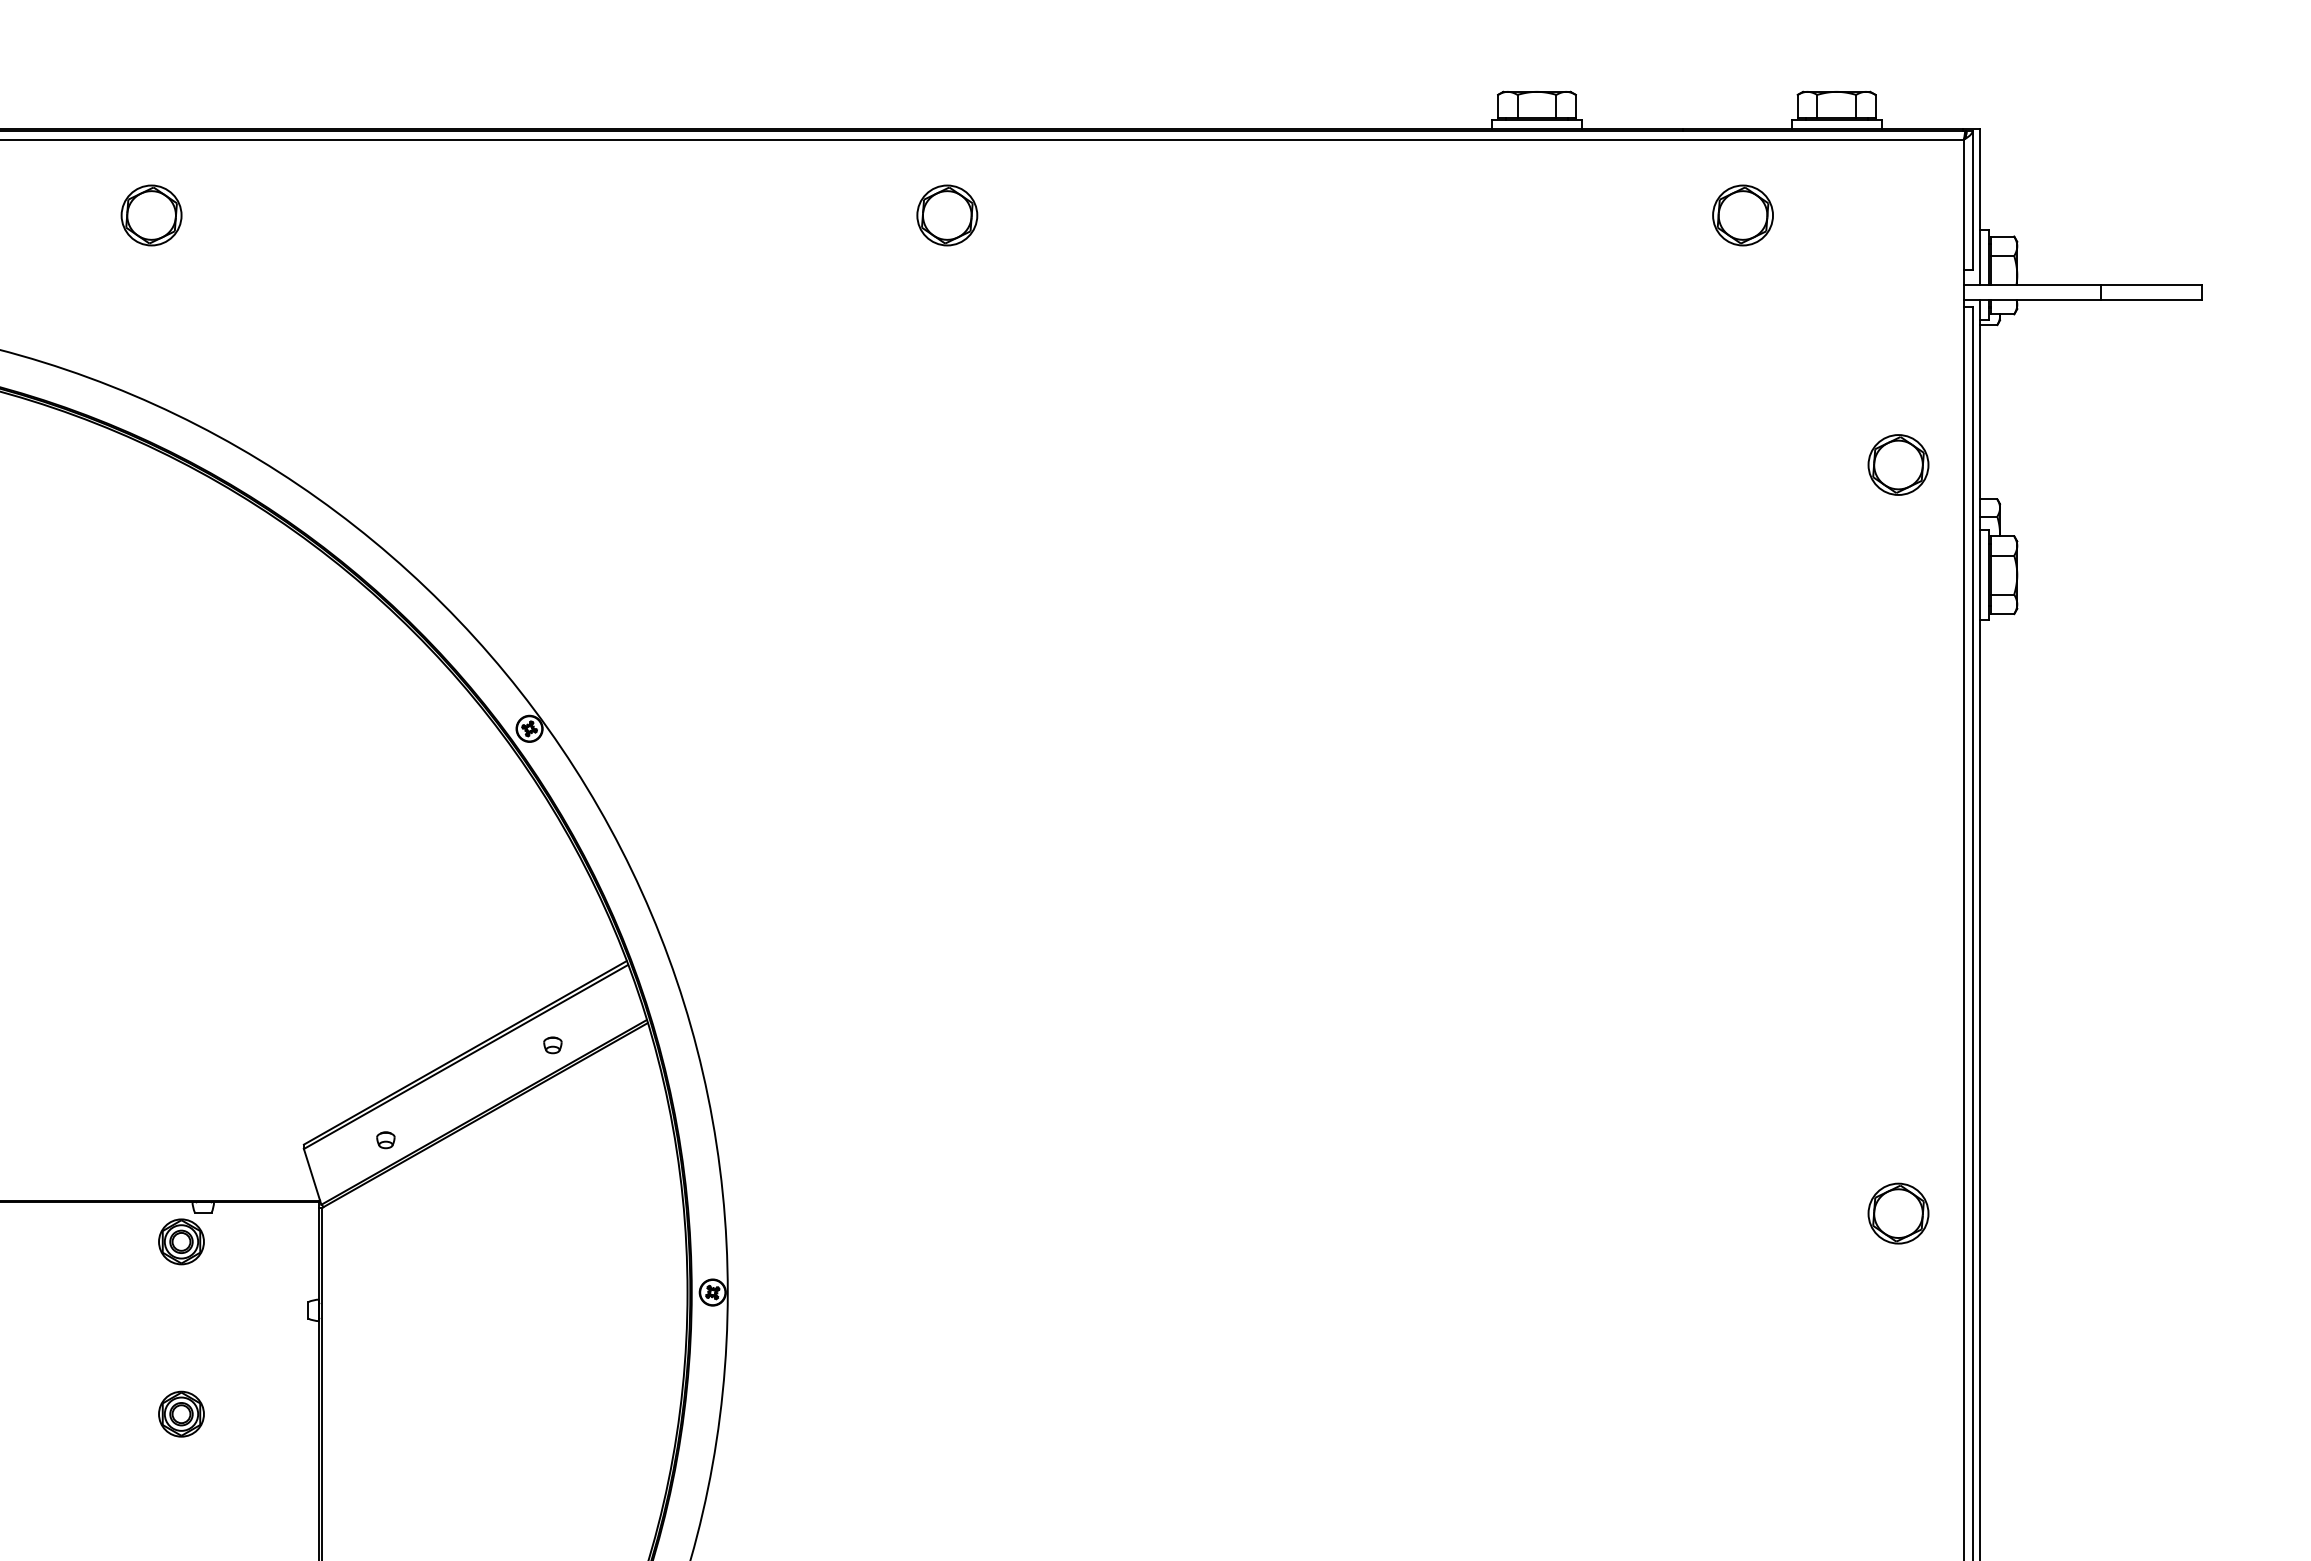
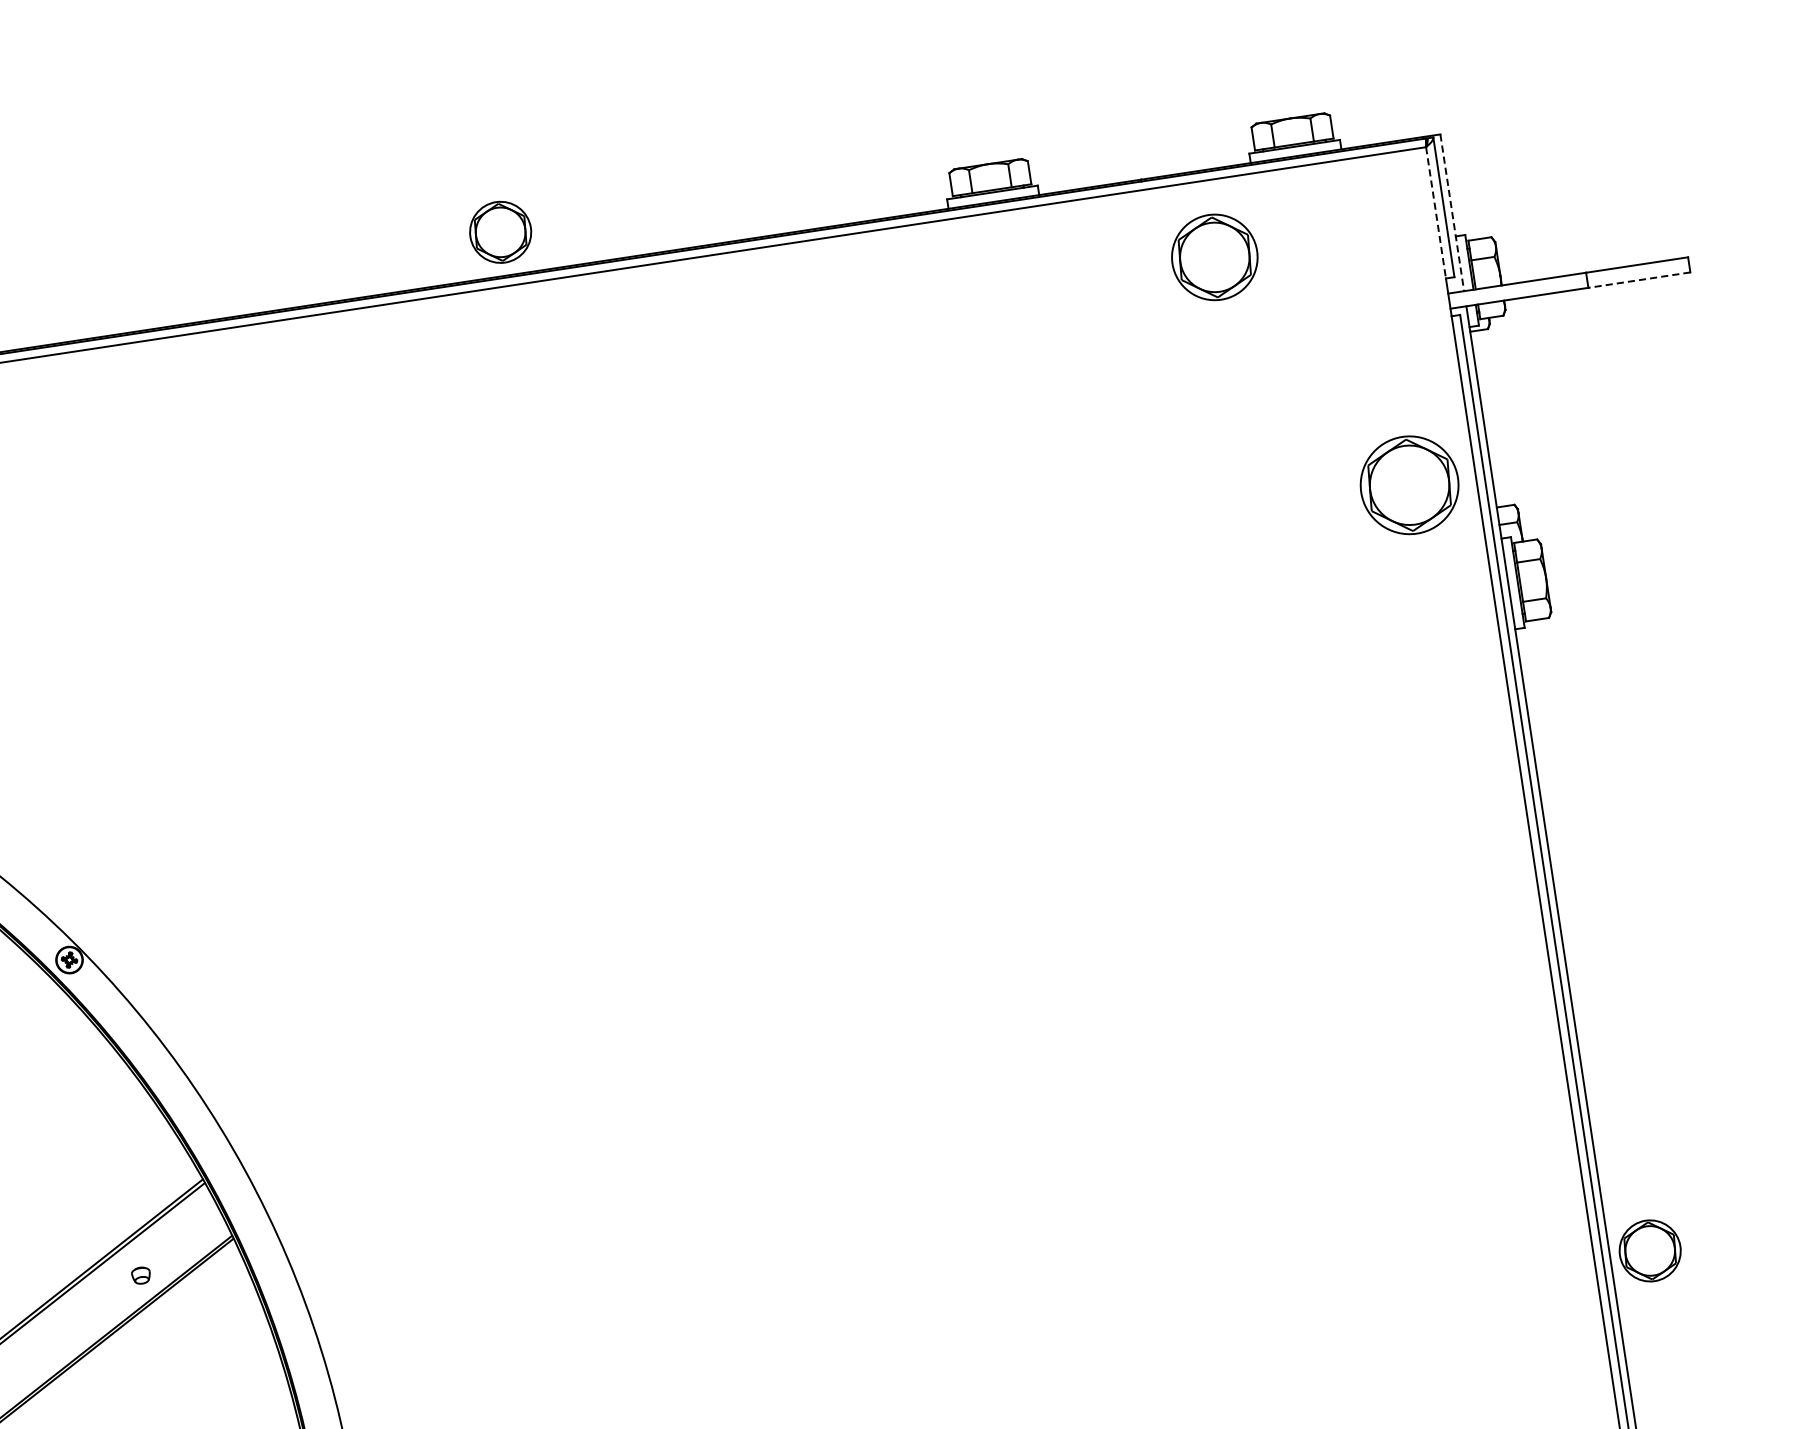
line: (1964, 205) -> (1436, 213), solid -> dashed
line: (1979, 207) -> (1452, 213), solid -> dashed
part: (947, 215) -> (500, 232), moved
part: (1742, 215) -> (1214, 257), size x1.4
line: (2151, 299) -> (1639, 279), solid -> dashed
part: (1898, 464) -> (1409, 484), size x1.6
part: (1898, 1213) -> (1650, 1250), moved

